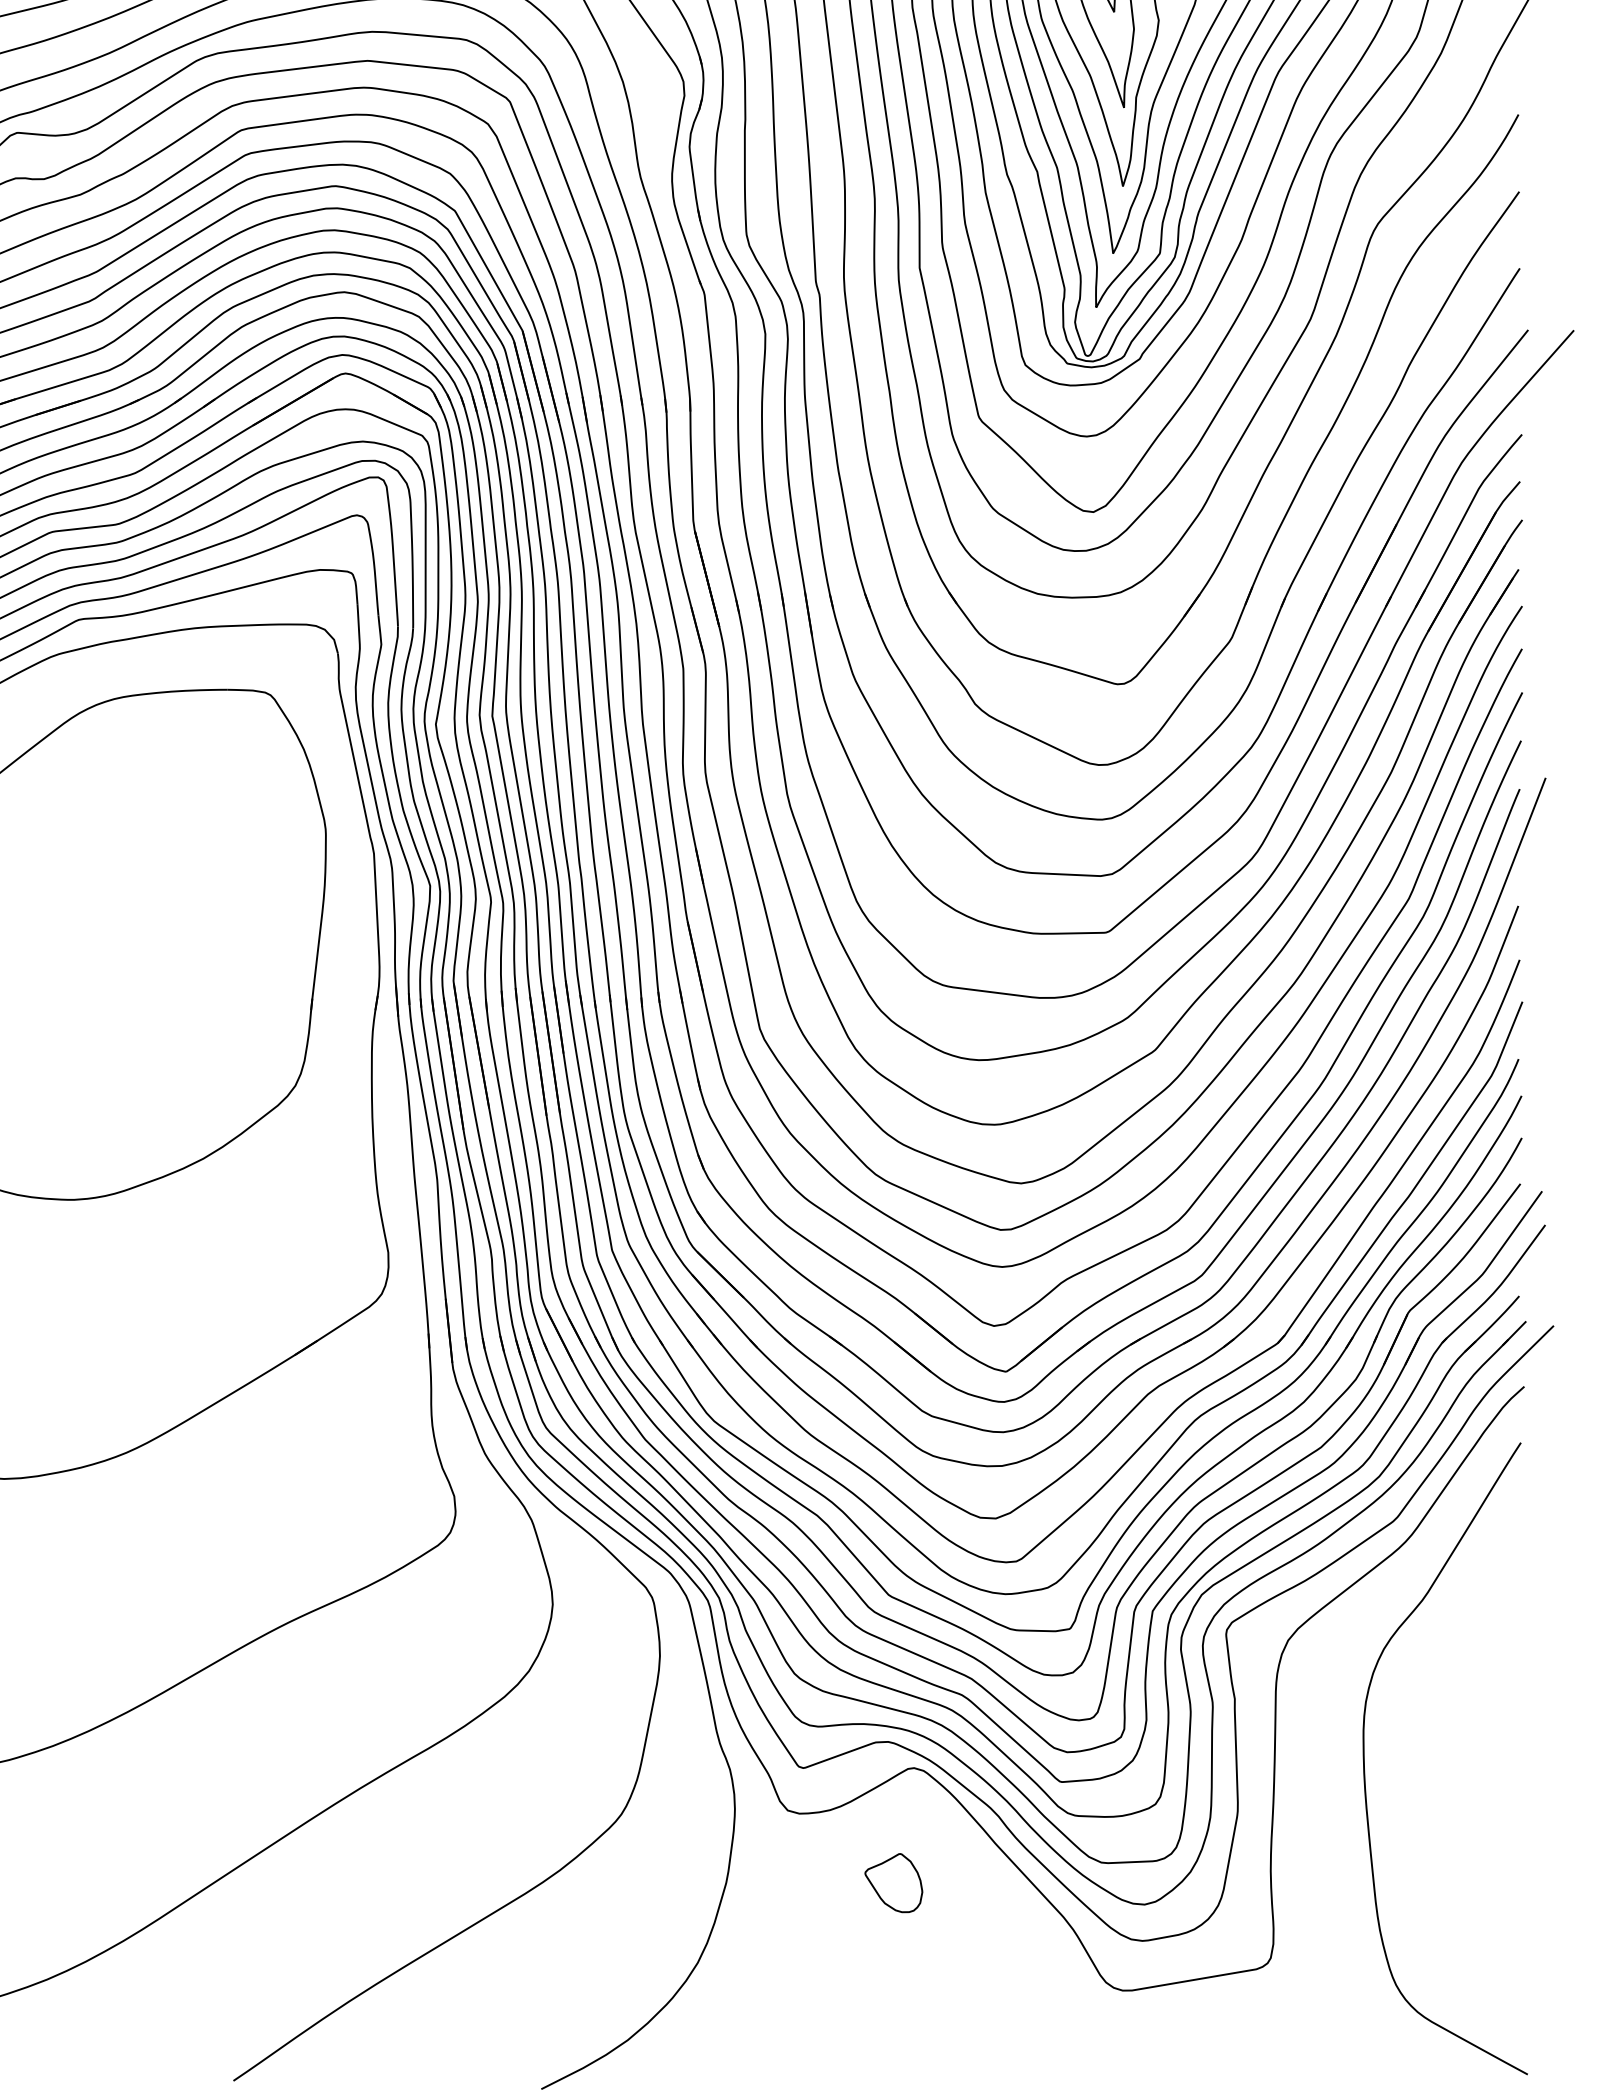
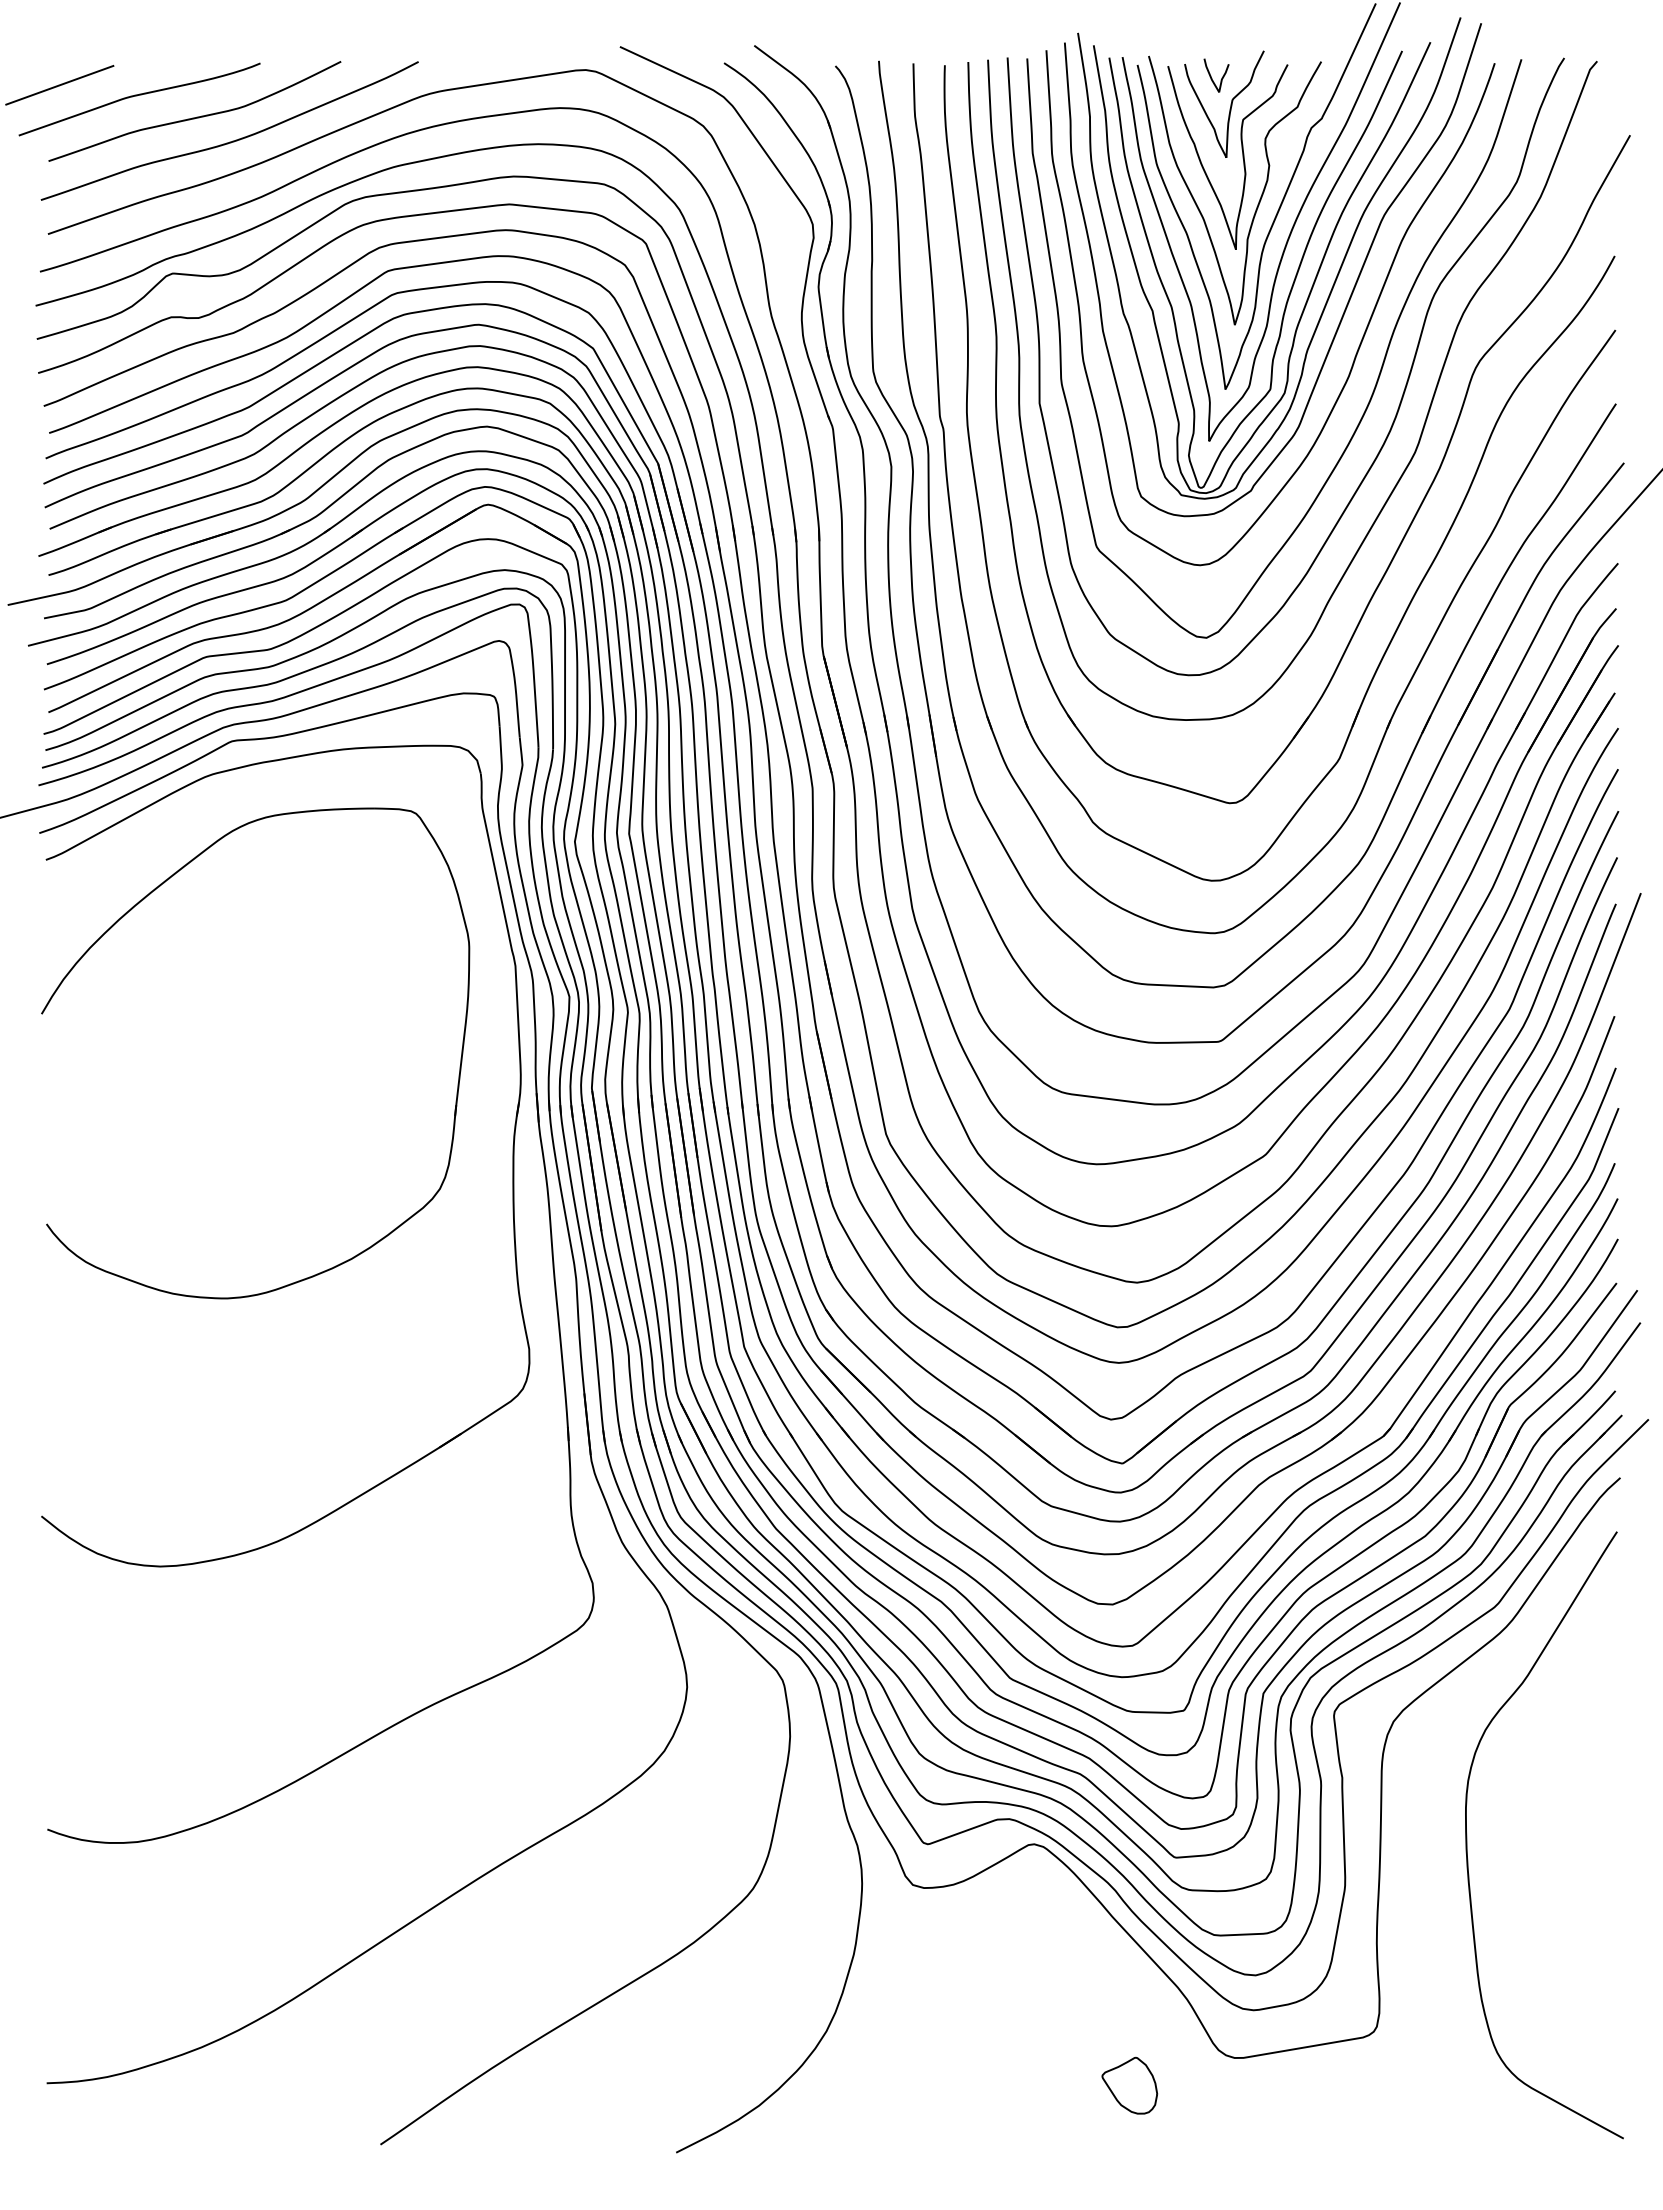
part: (893, 1882) -> (1129, 2085), moved

